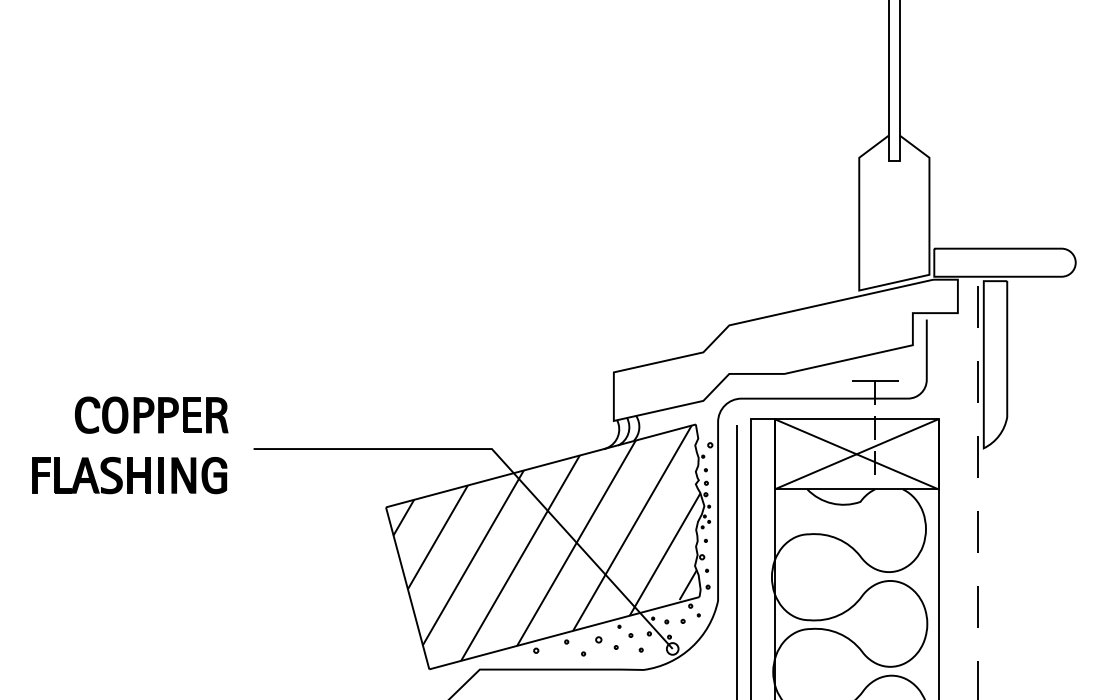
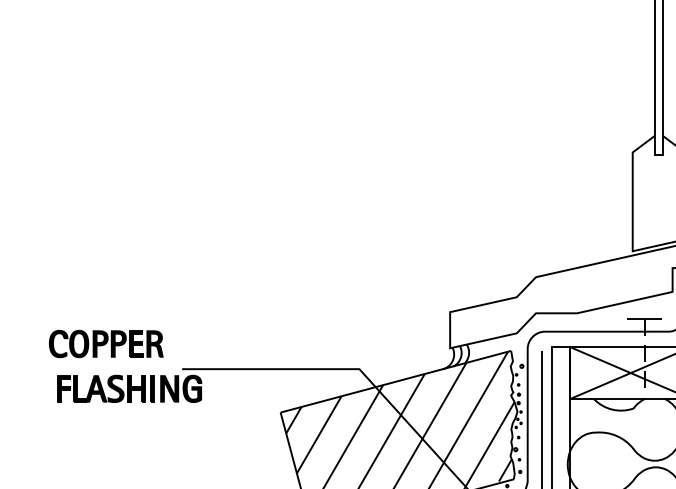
part: (129, 475) -> (129, 388), moved

